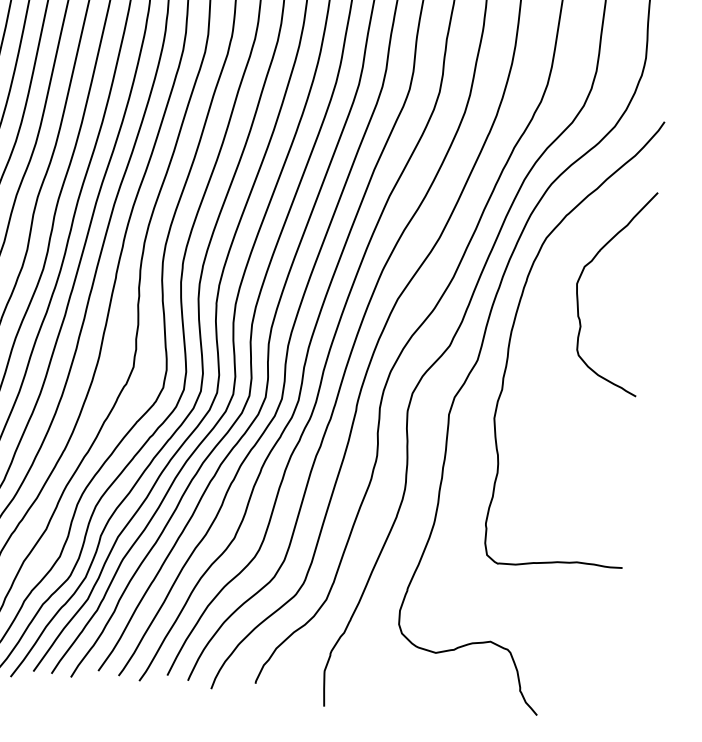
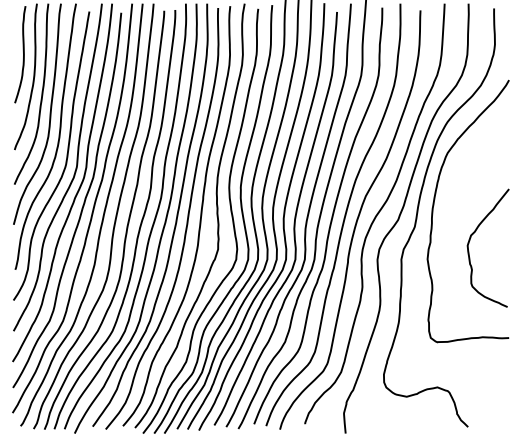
curve: (582, 275) -> (470, 240), moved

